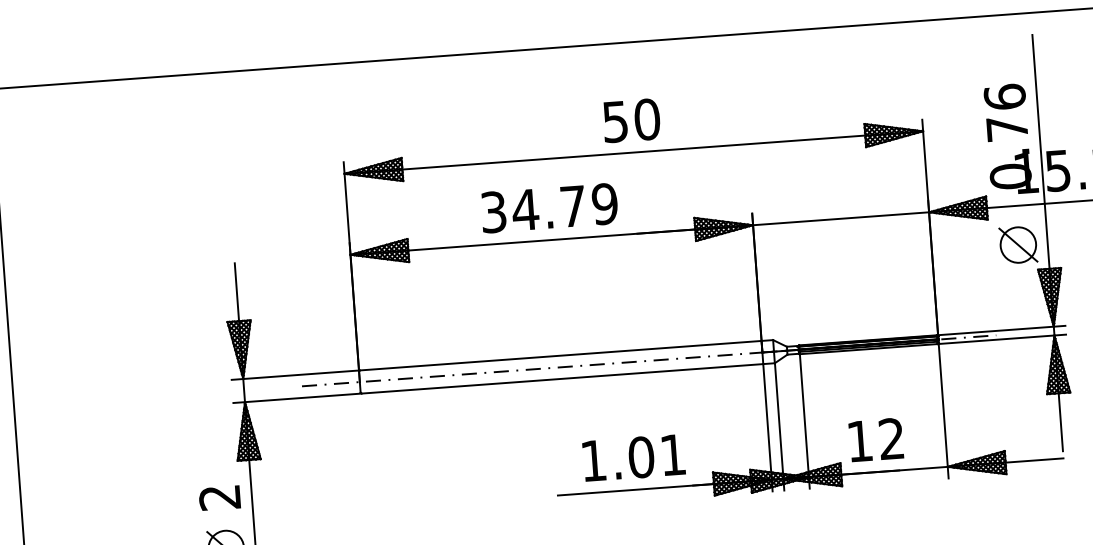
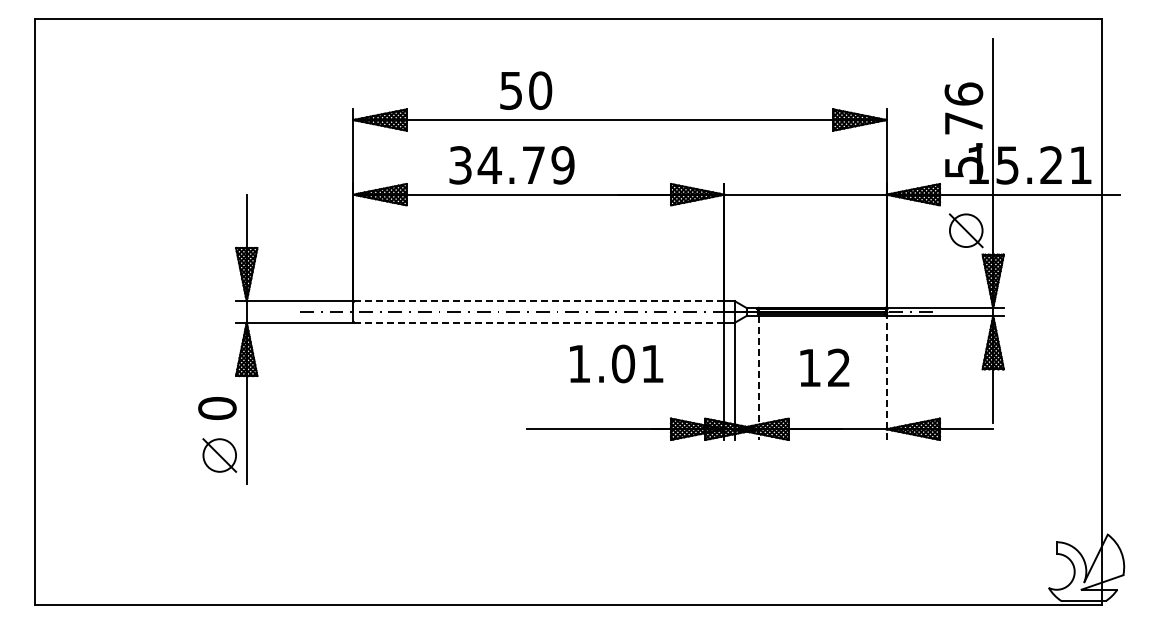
text: (632, 120) -> (526, 90), moved
text: (1010, 175) -> (963, 166), 0.76 -> 5.76
text: (549, 208) -> (511, 165), moved
line: (560, 355) -> (539, 301), solid -> dashed
line: (562, 378) -> (539, 322), solid -> dashed
line: (943, 411) -> (886, 378), solid -> dashed
line: (804, 421) -> (758, 378), solid -> dashed
text: (875, 439) -> (824, 367), moved
text: (633, 457) -> (616, 363), moved
text: (220, 497) -> (217, 408), 2 -> 0

